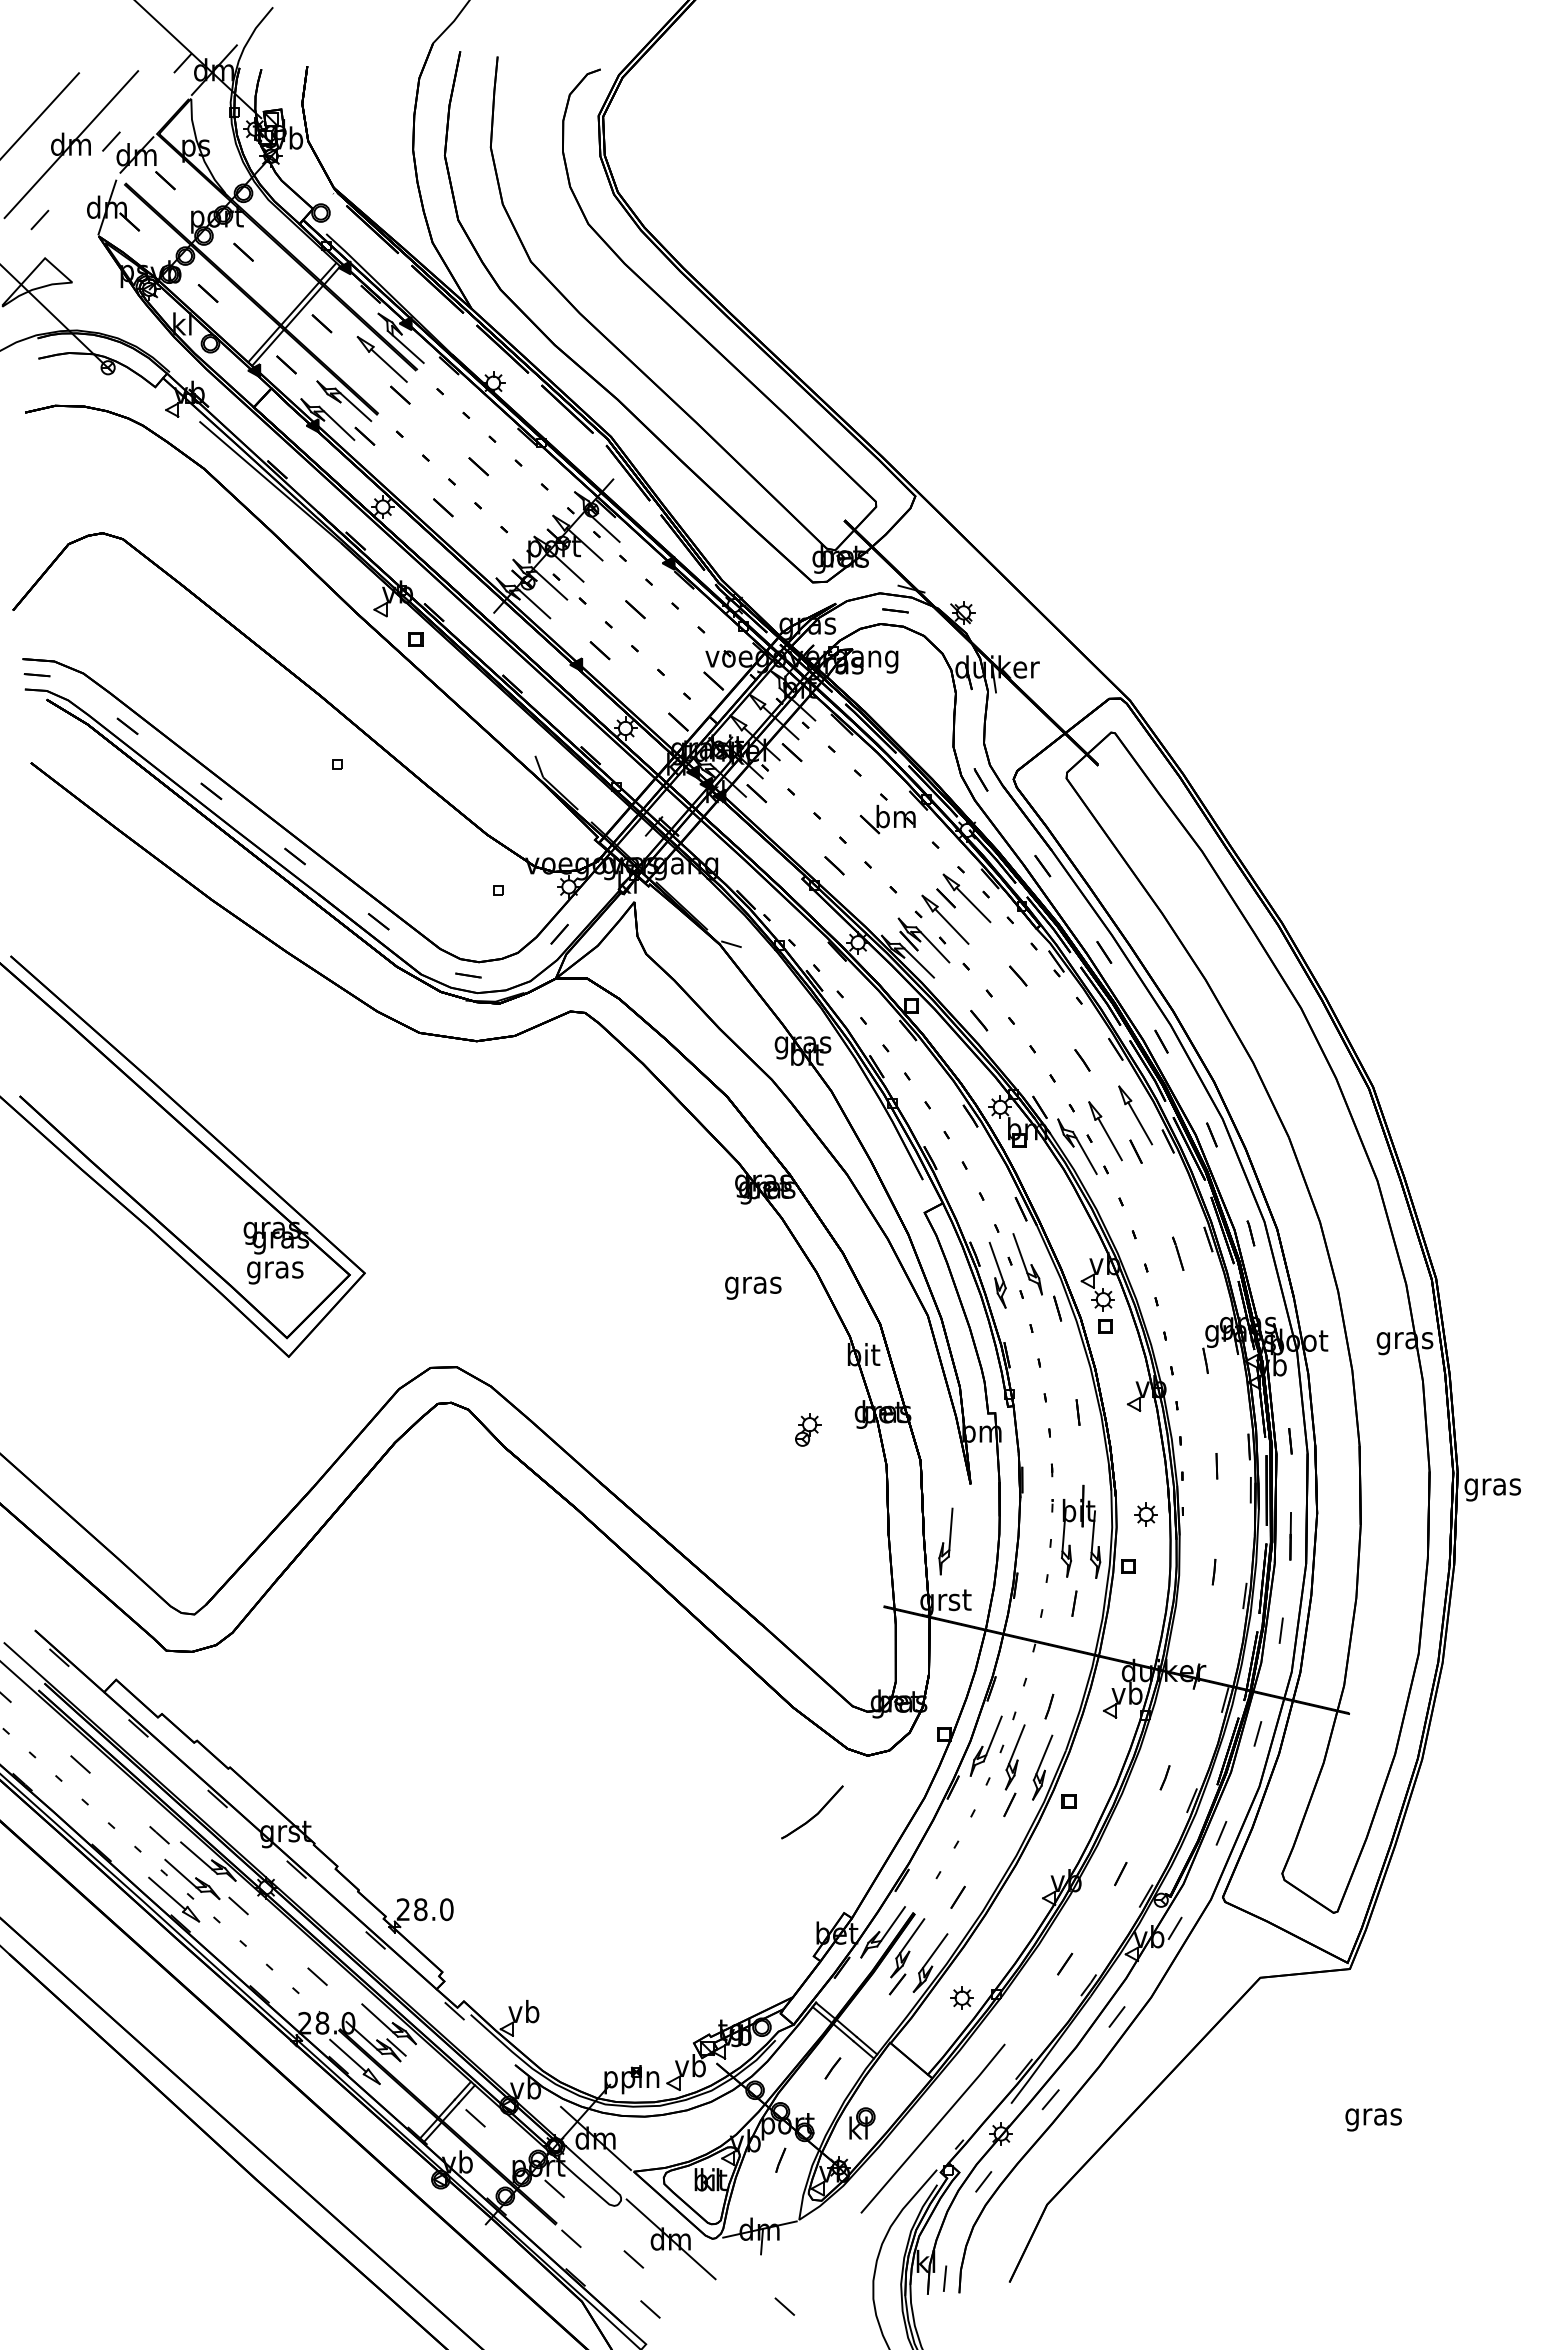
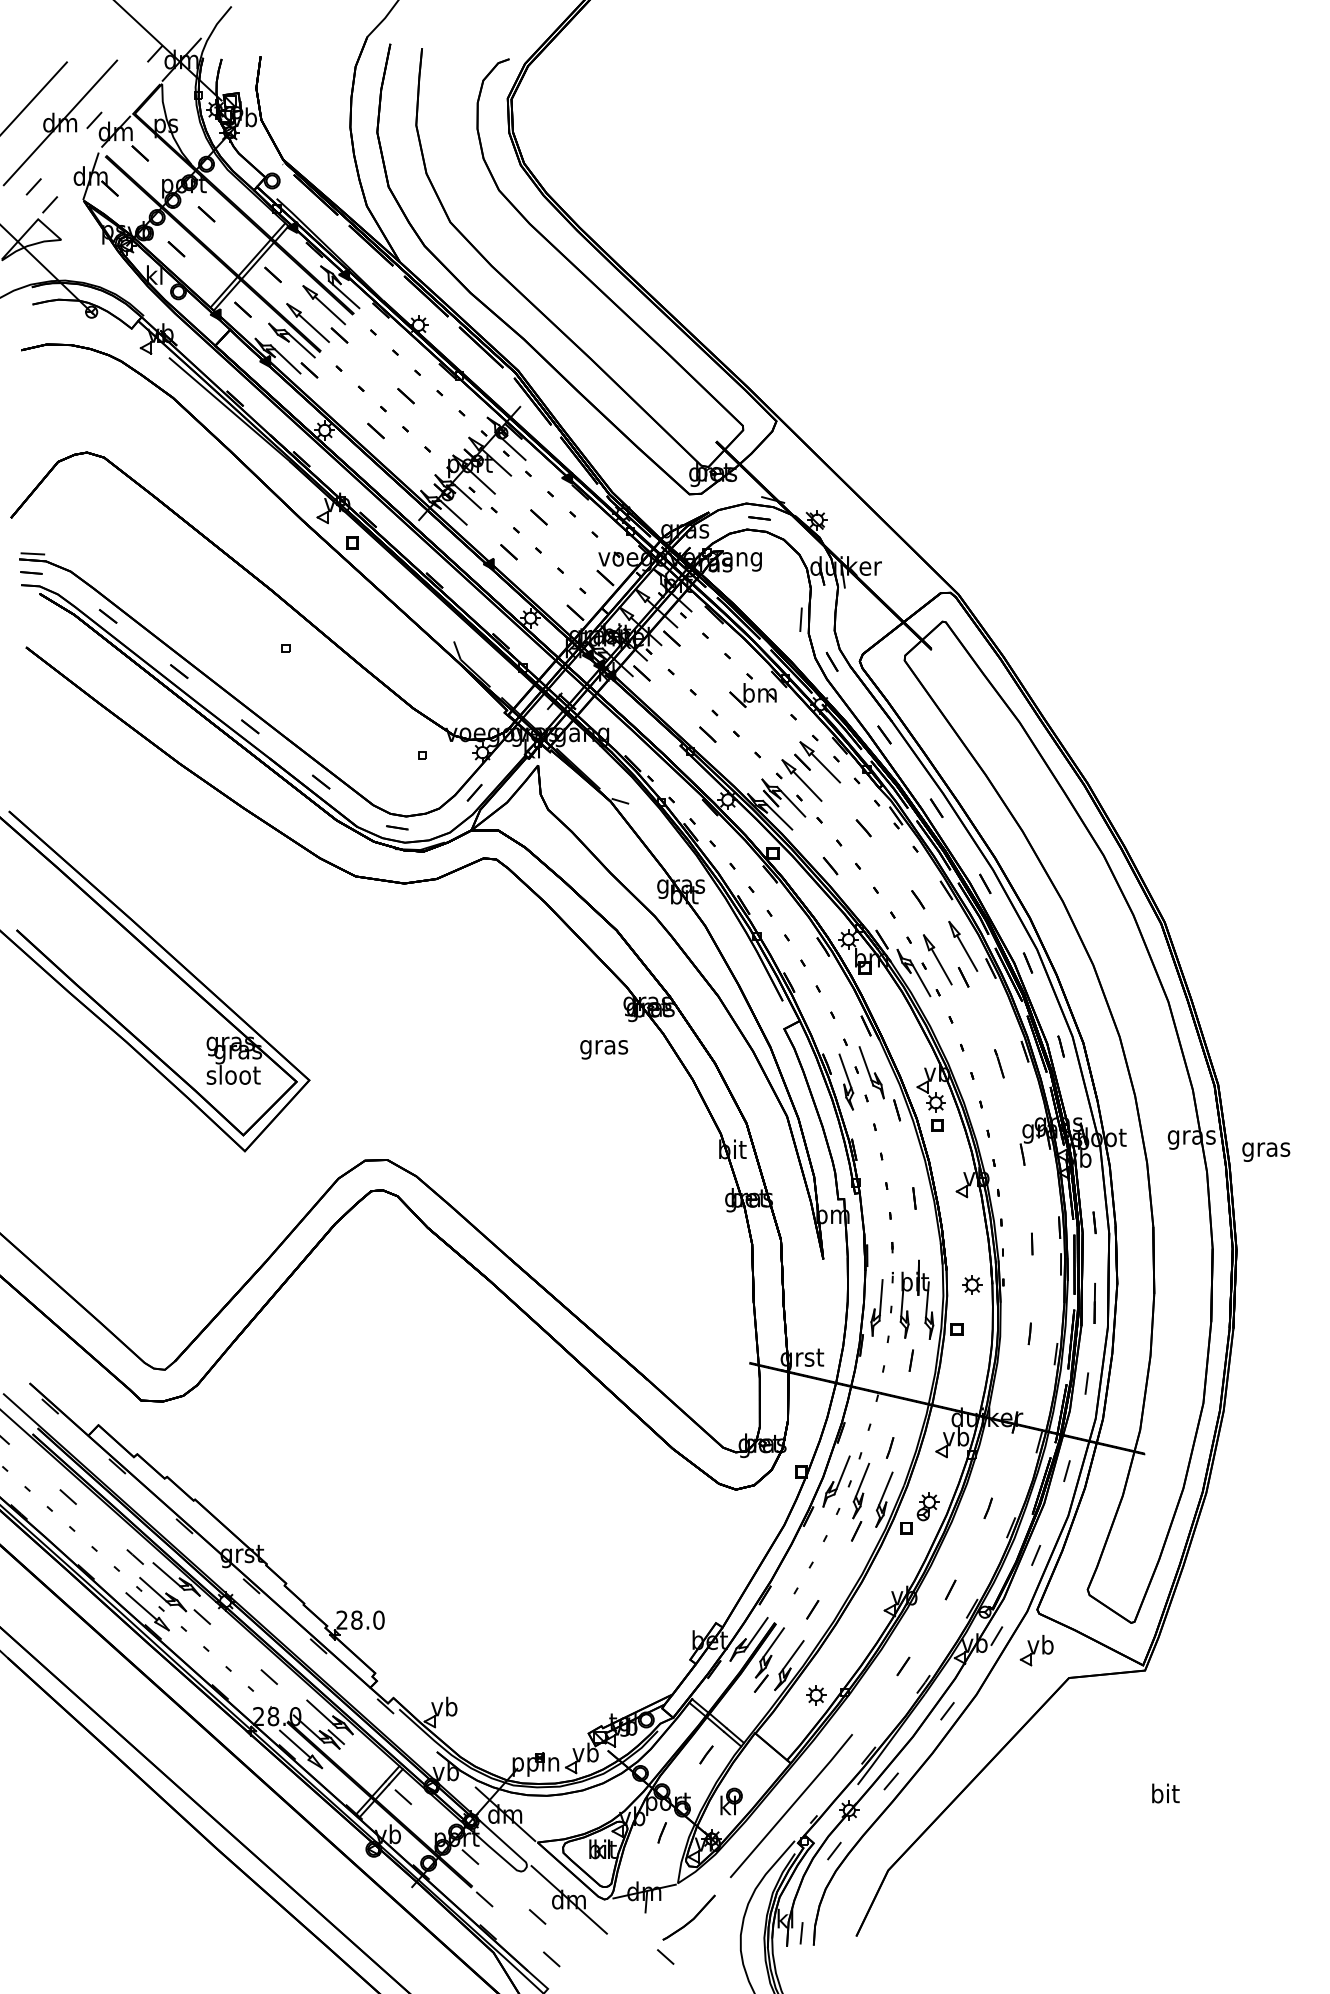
line: (59, 241) -> (50, 205), added
part: (362, 380) -> (307, 323), added
line: (38, 652) -> (32, 553), added
line: (944, 730) -> (801, 619), added
text: (275, 1269) -> (233, 1077), gras -> sloot
text: (753, 1287) -> (604, 1049), moved
part: (808, 1429) -> (928, 1506), moved
text: (1492, 1489) -> (1266, 1151), moved
part: (945, 1541) -> (876, 1307), moved
part: (812, 1812) -> (689, 1917), moved
part: (1222, 1945) -> (1036, 1650), added
text: (1373, 2116) -> (1165, 1795), gras -> bit

